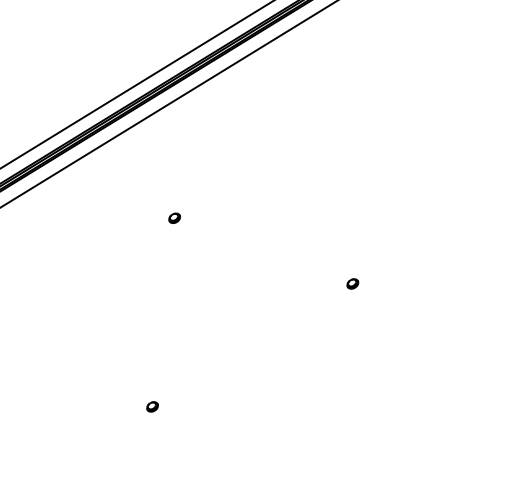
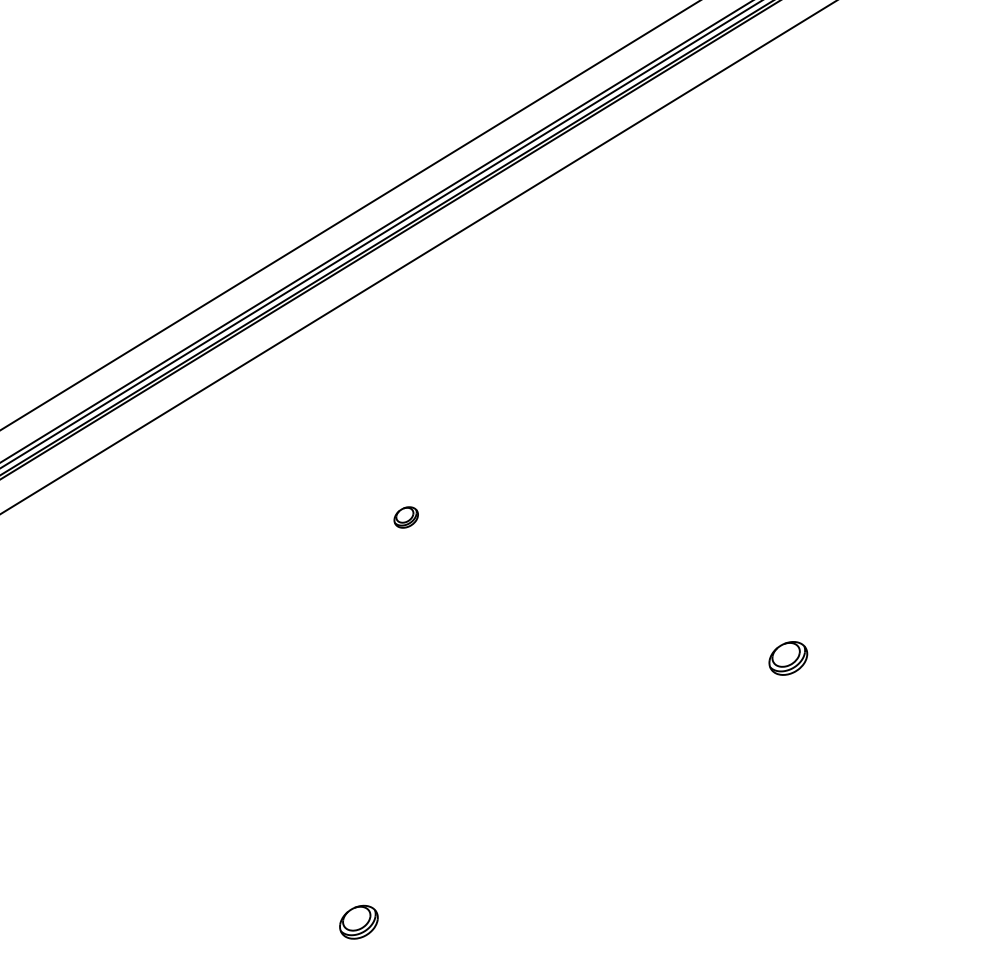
part: (352, 283) -> (787, 657), size x1.6
part: (152, 406) -> (358, 921), size x1.6

